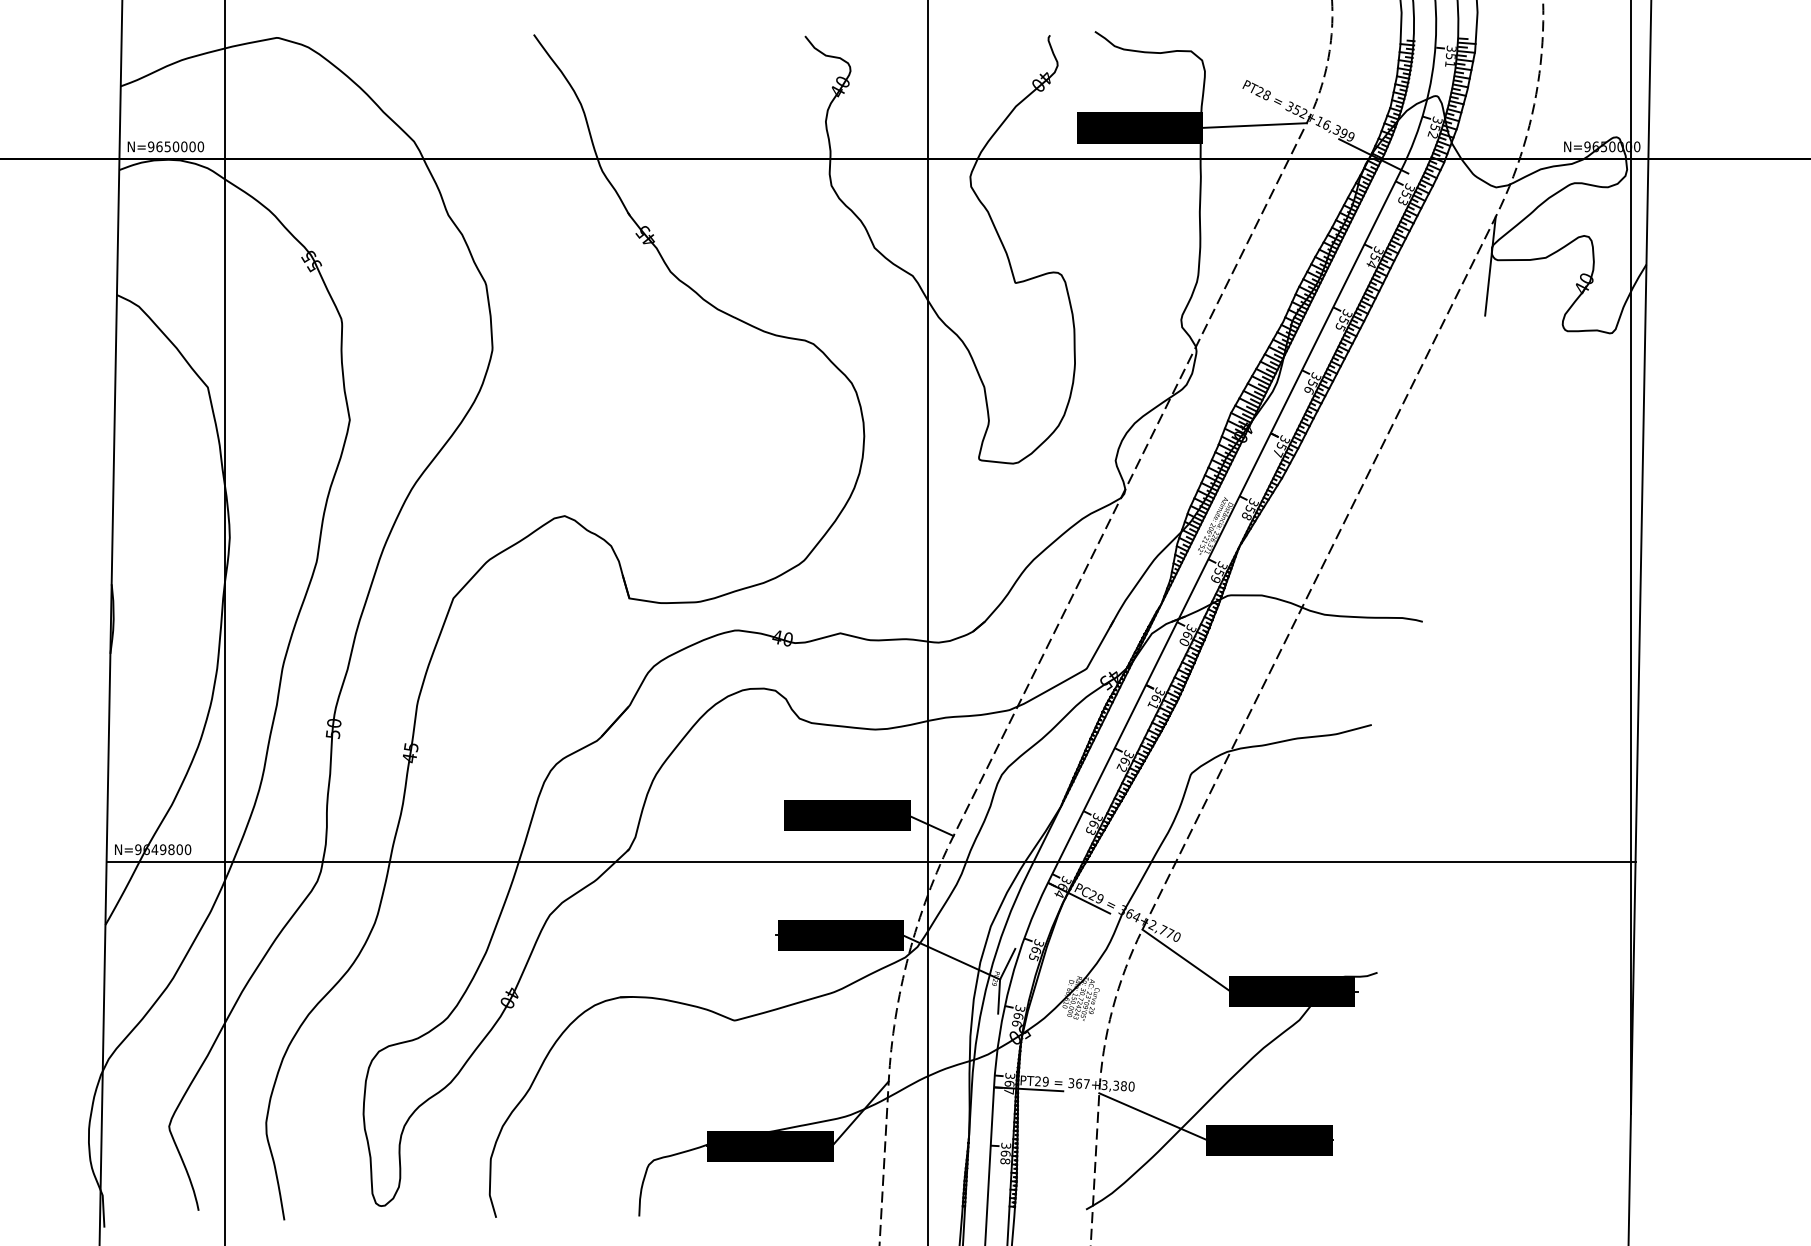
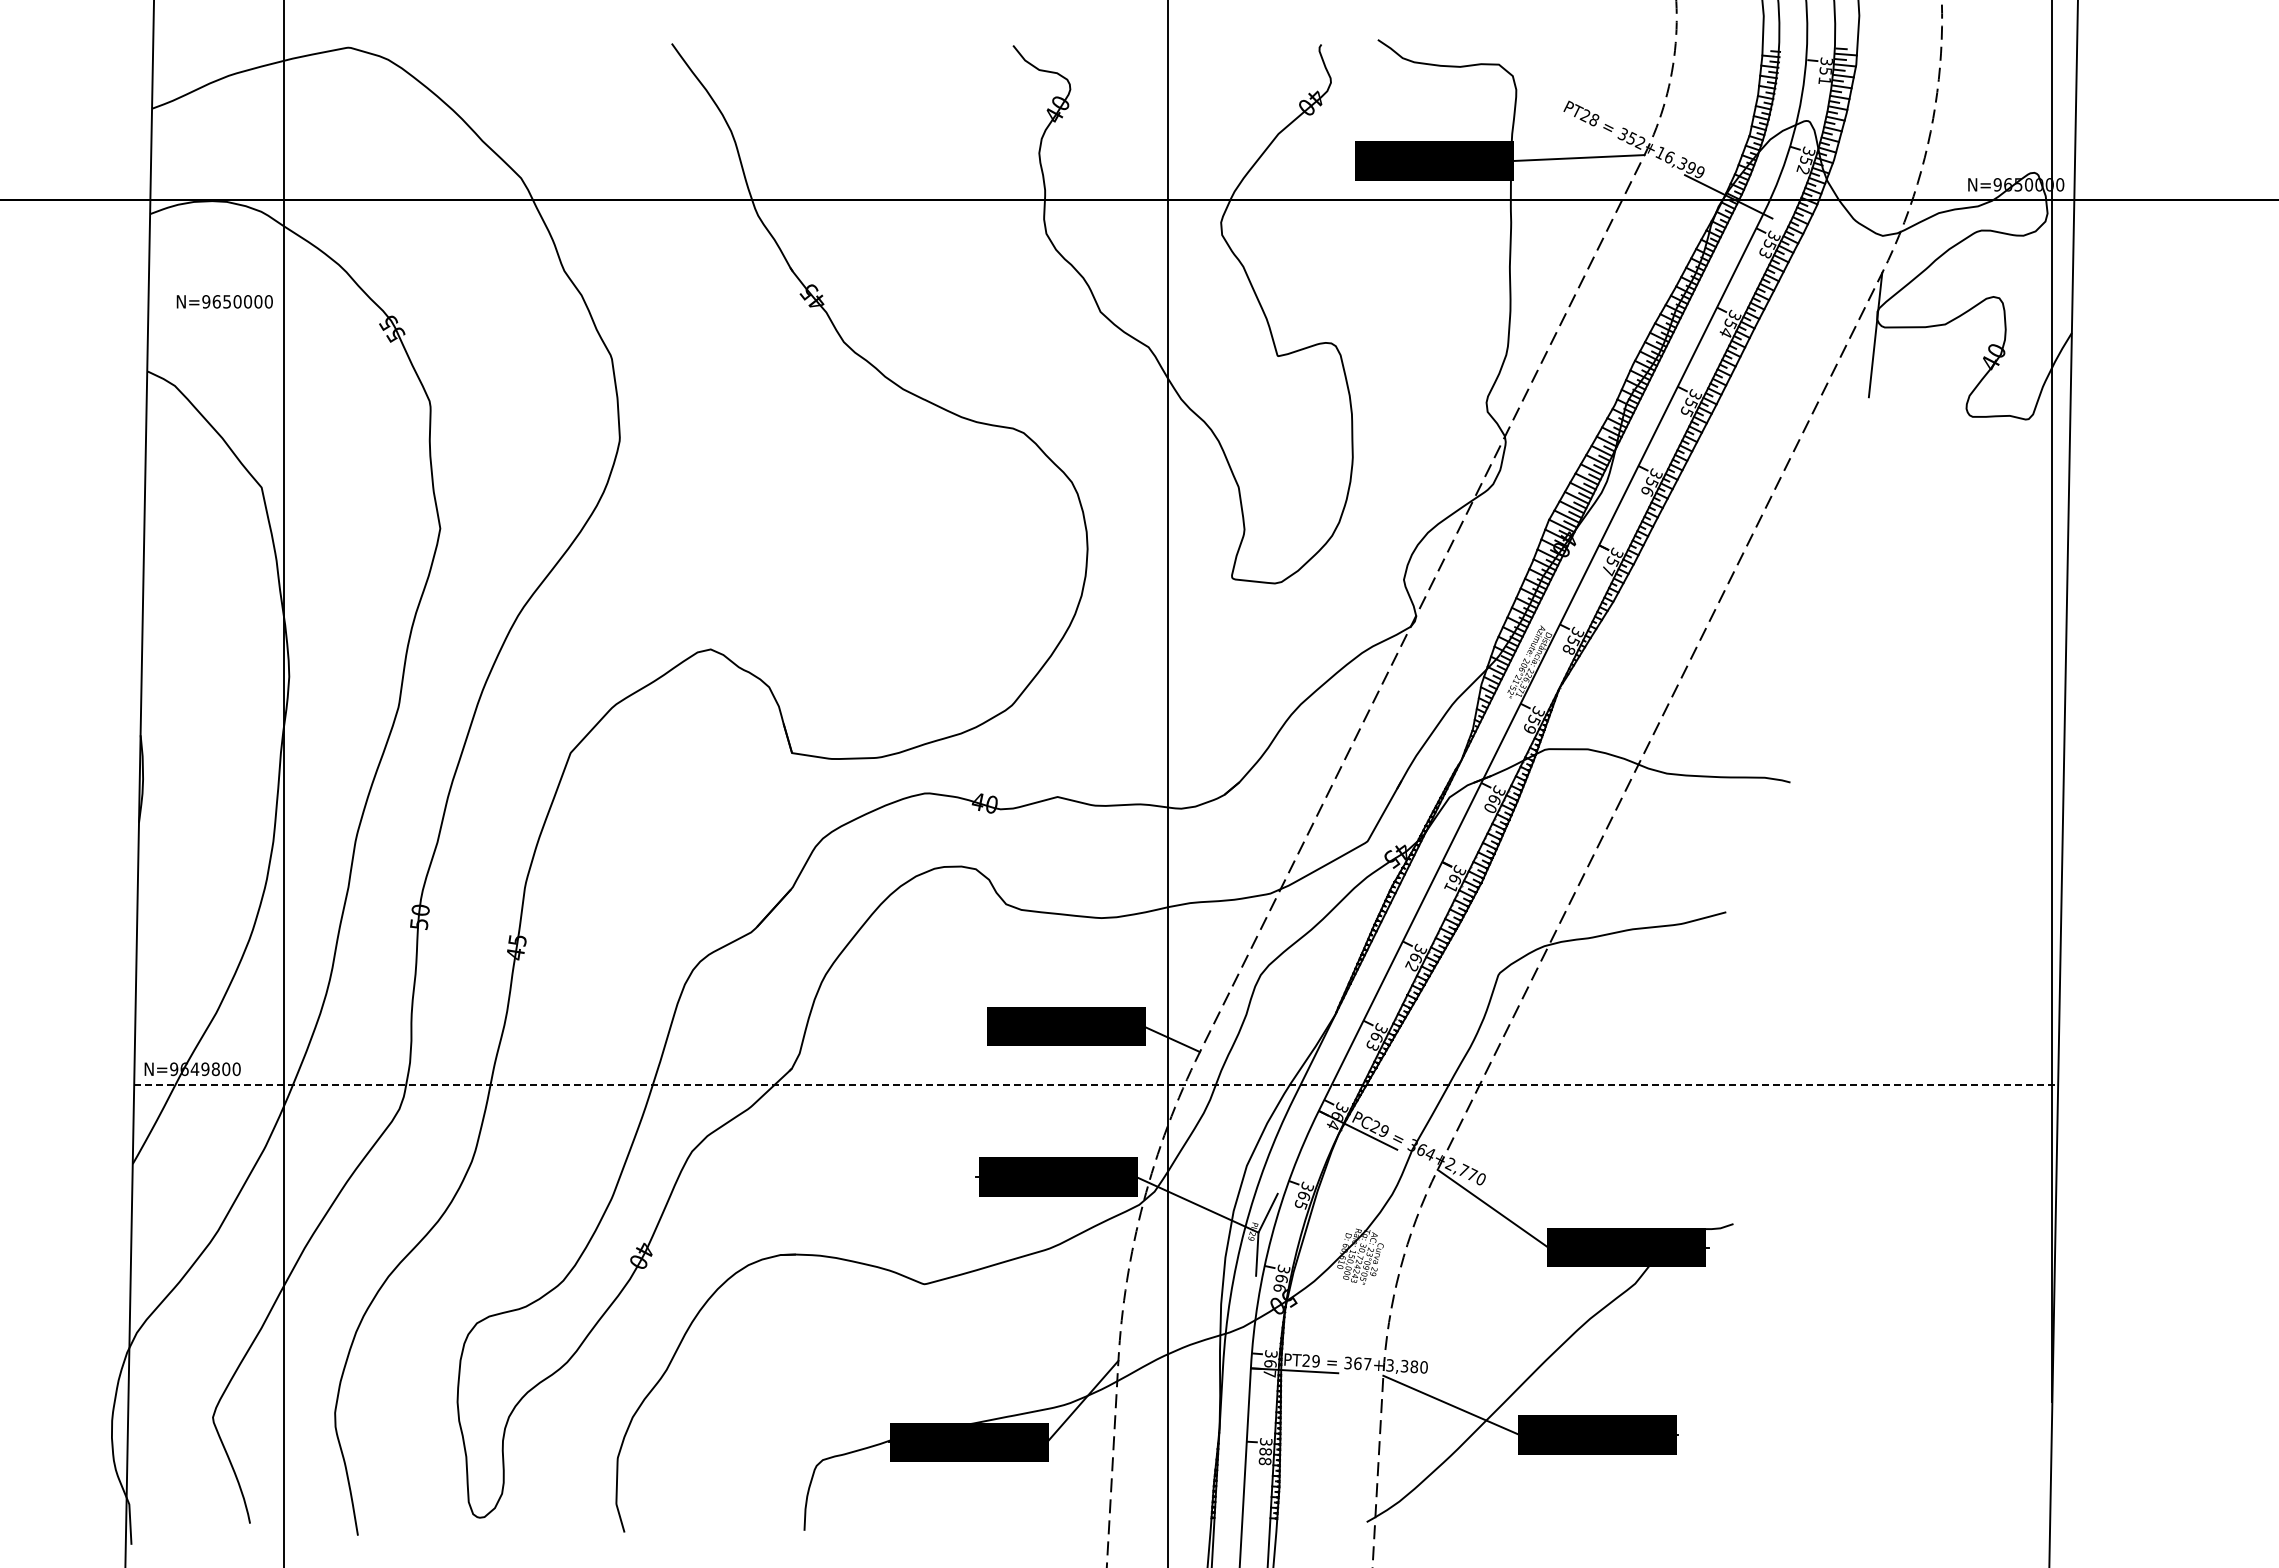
text: (165, 146) -> (224, 301), moved
line: (871, 861) -> (1096, 1084), solid -> dashed
text: (1005, 1153) -> (1265, 1451), 368 -> 388

